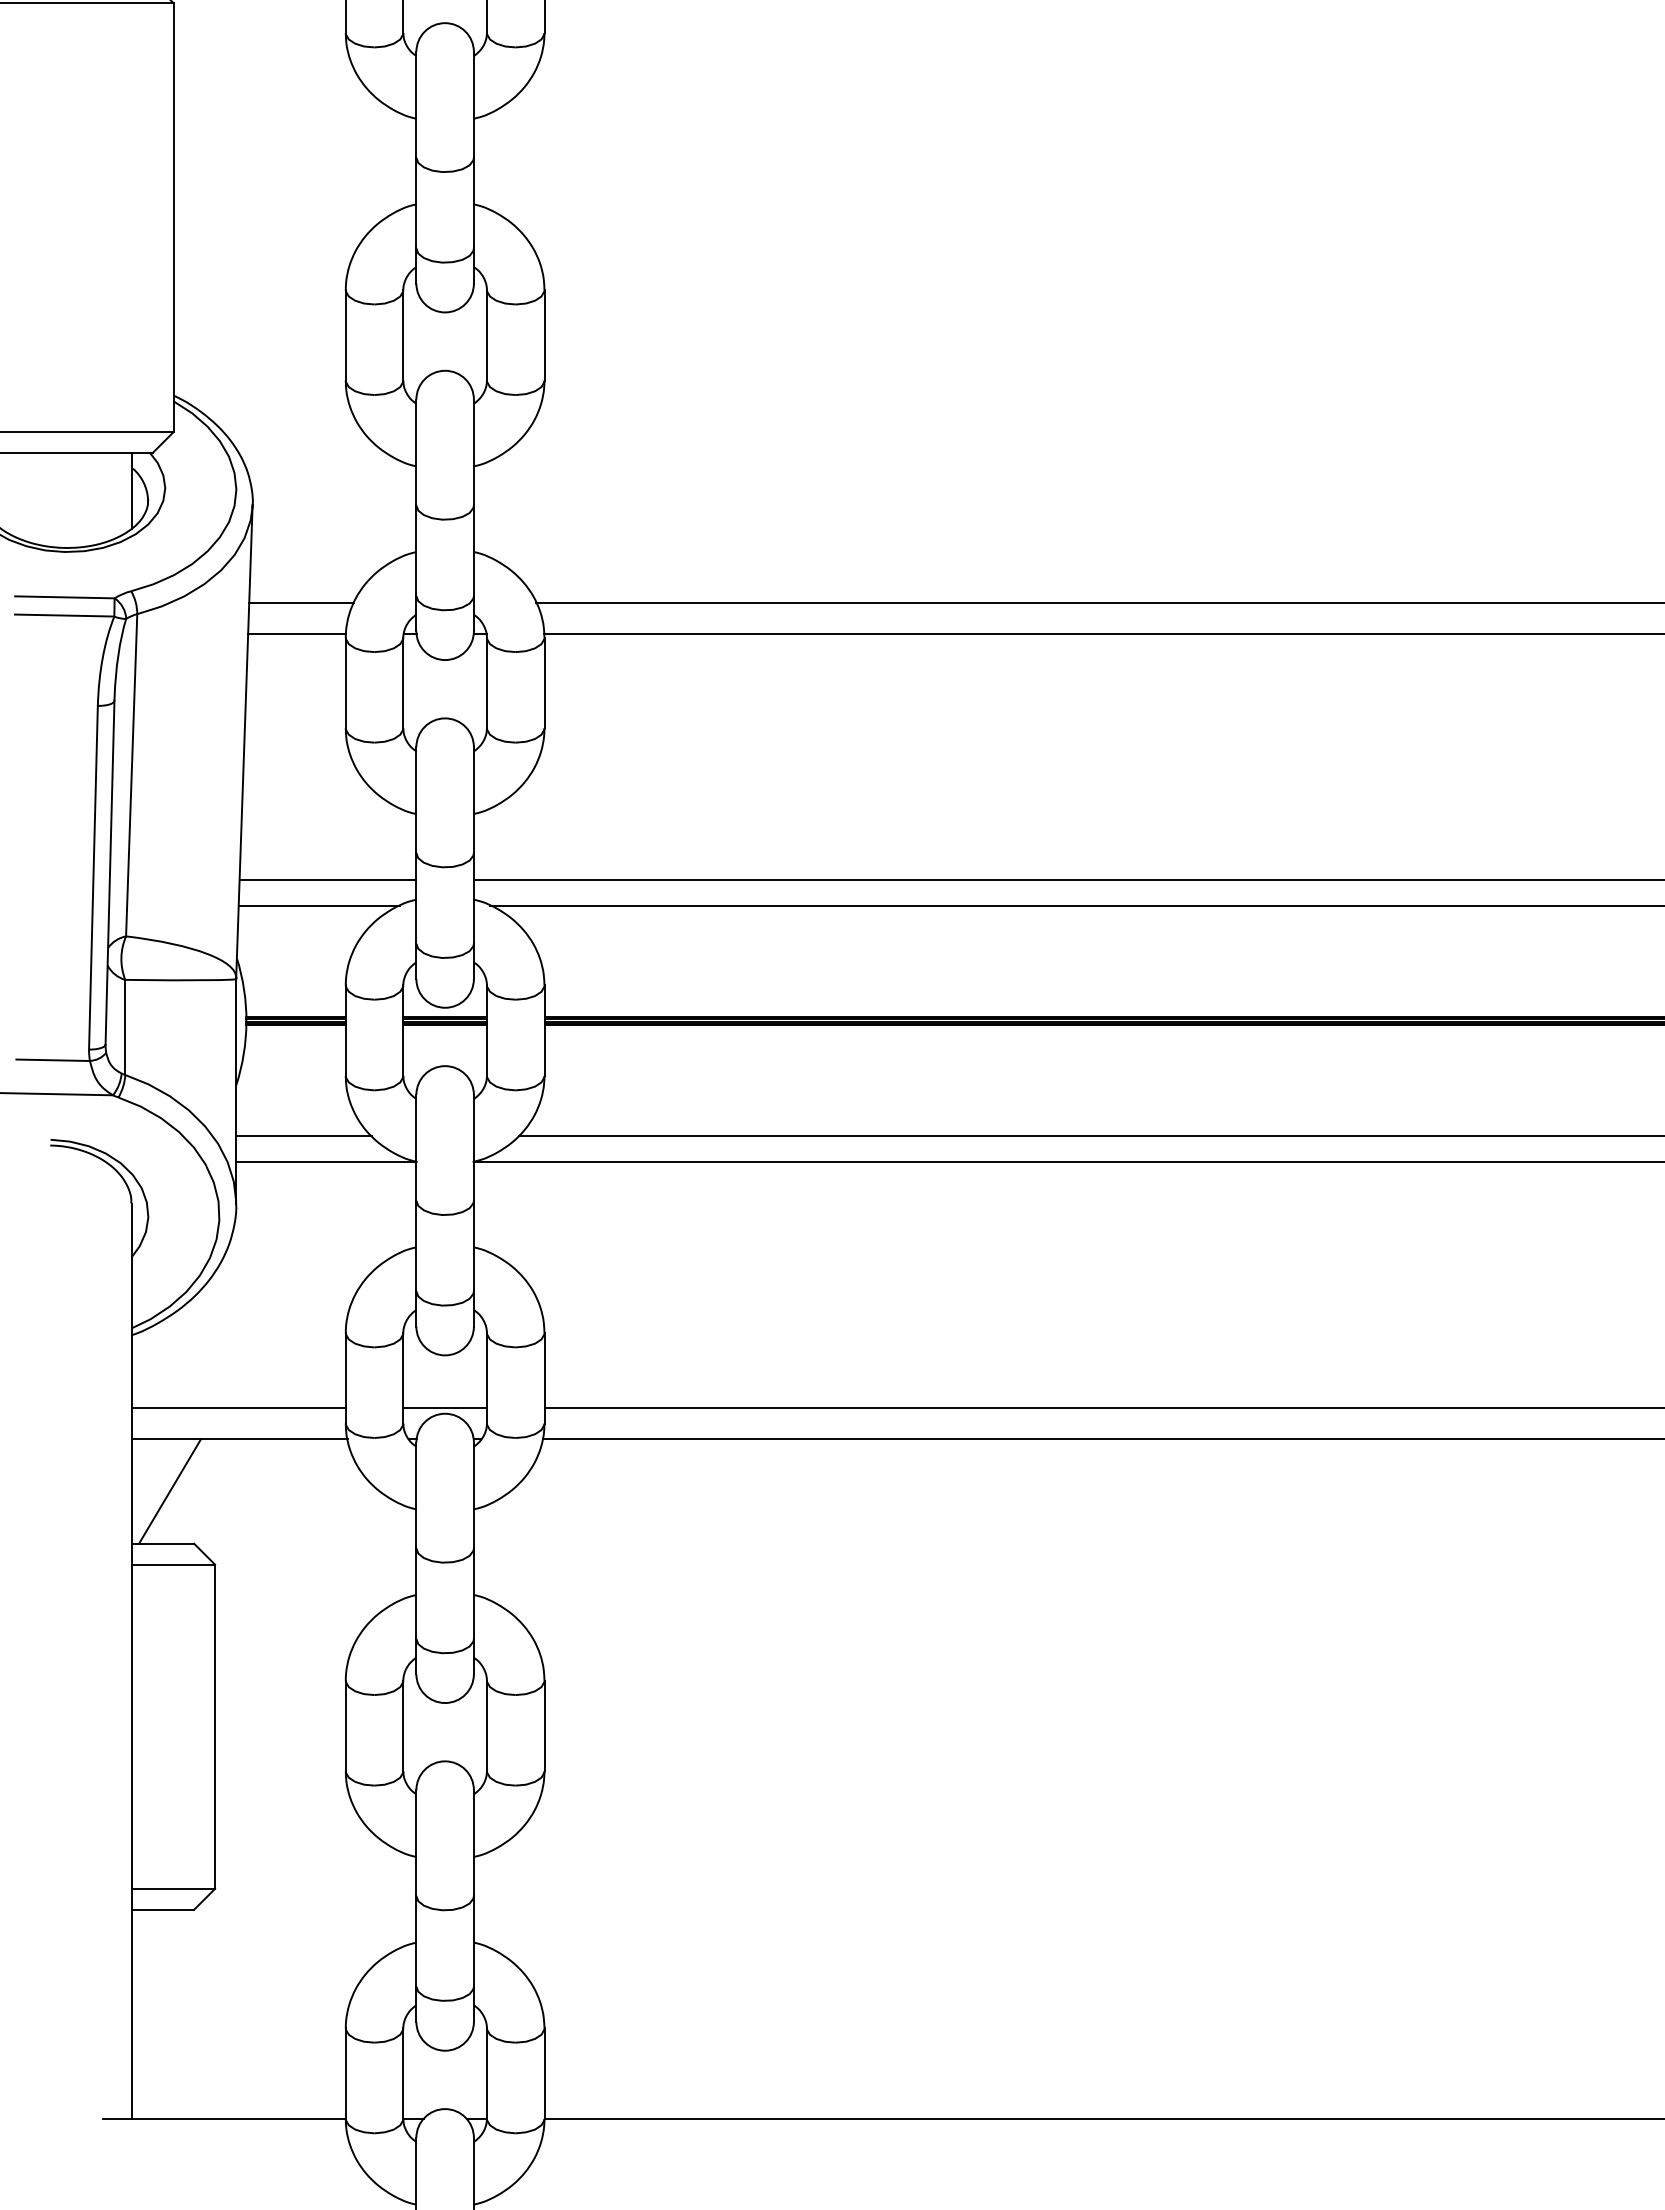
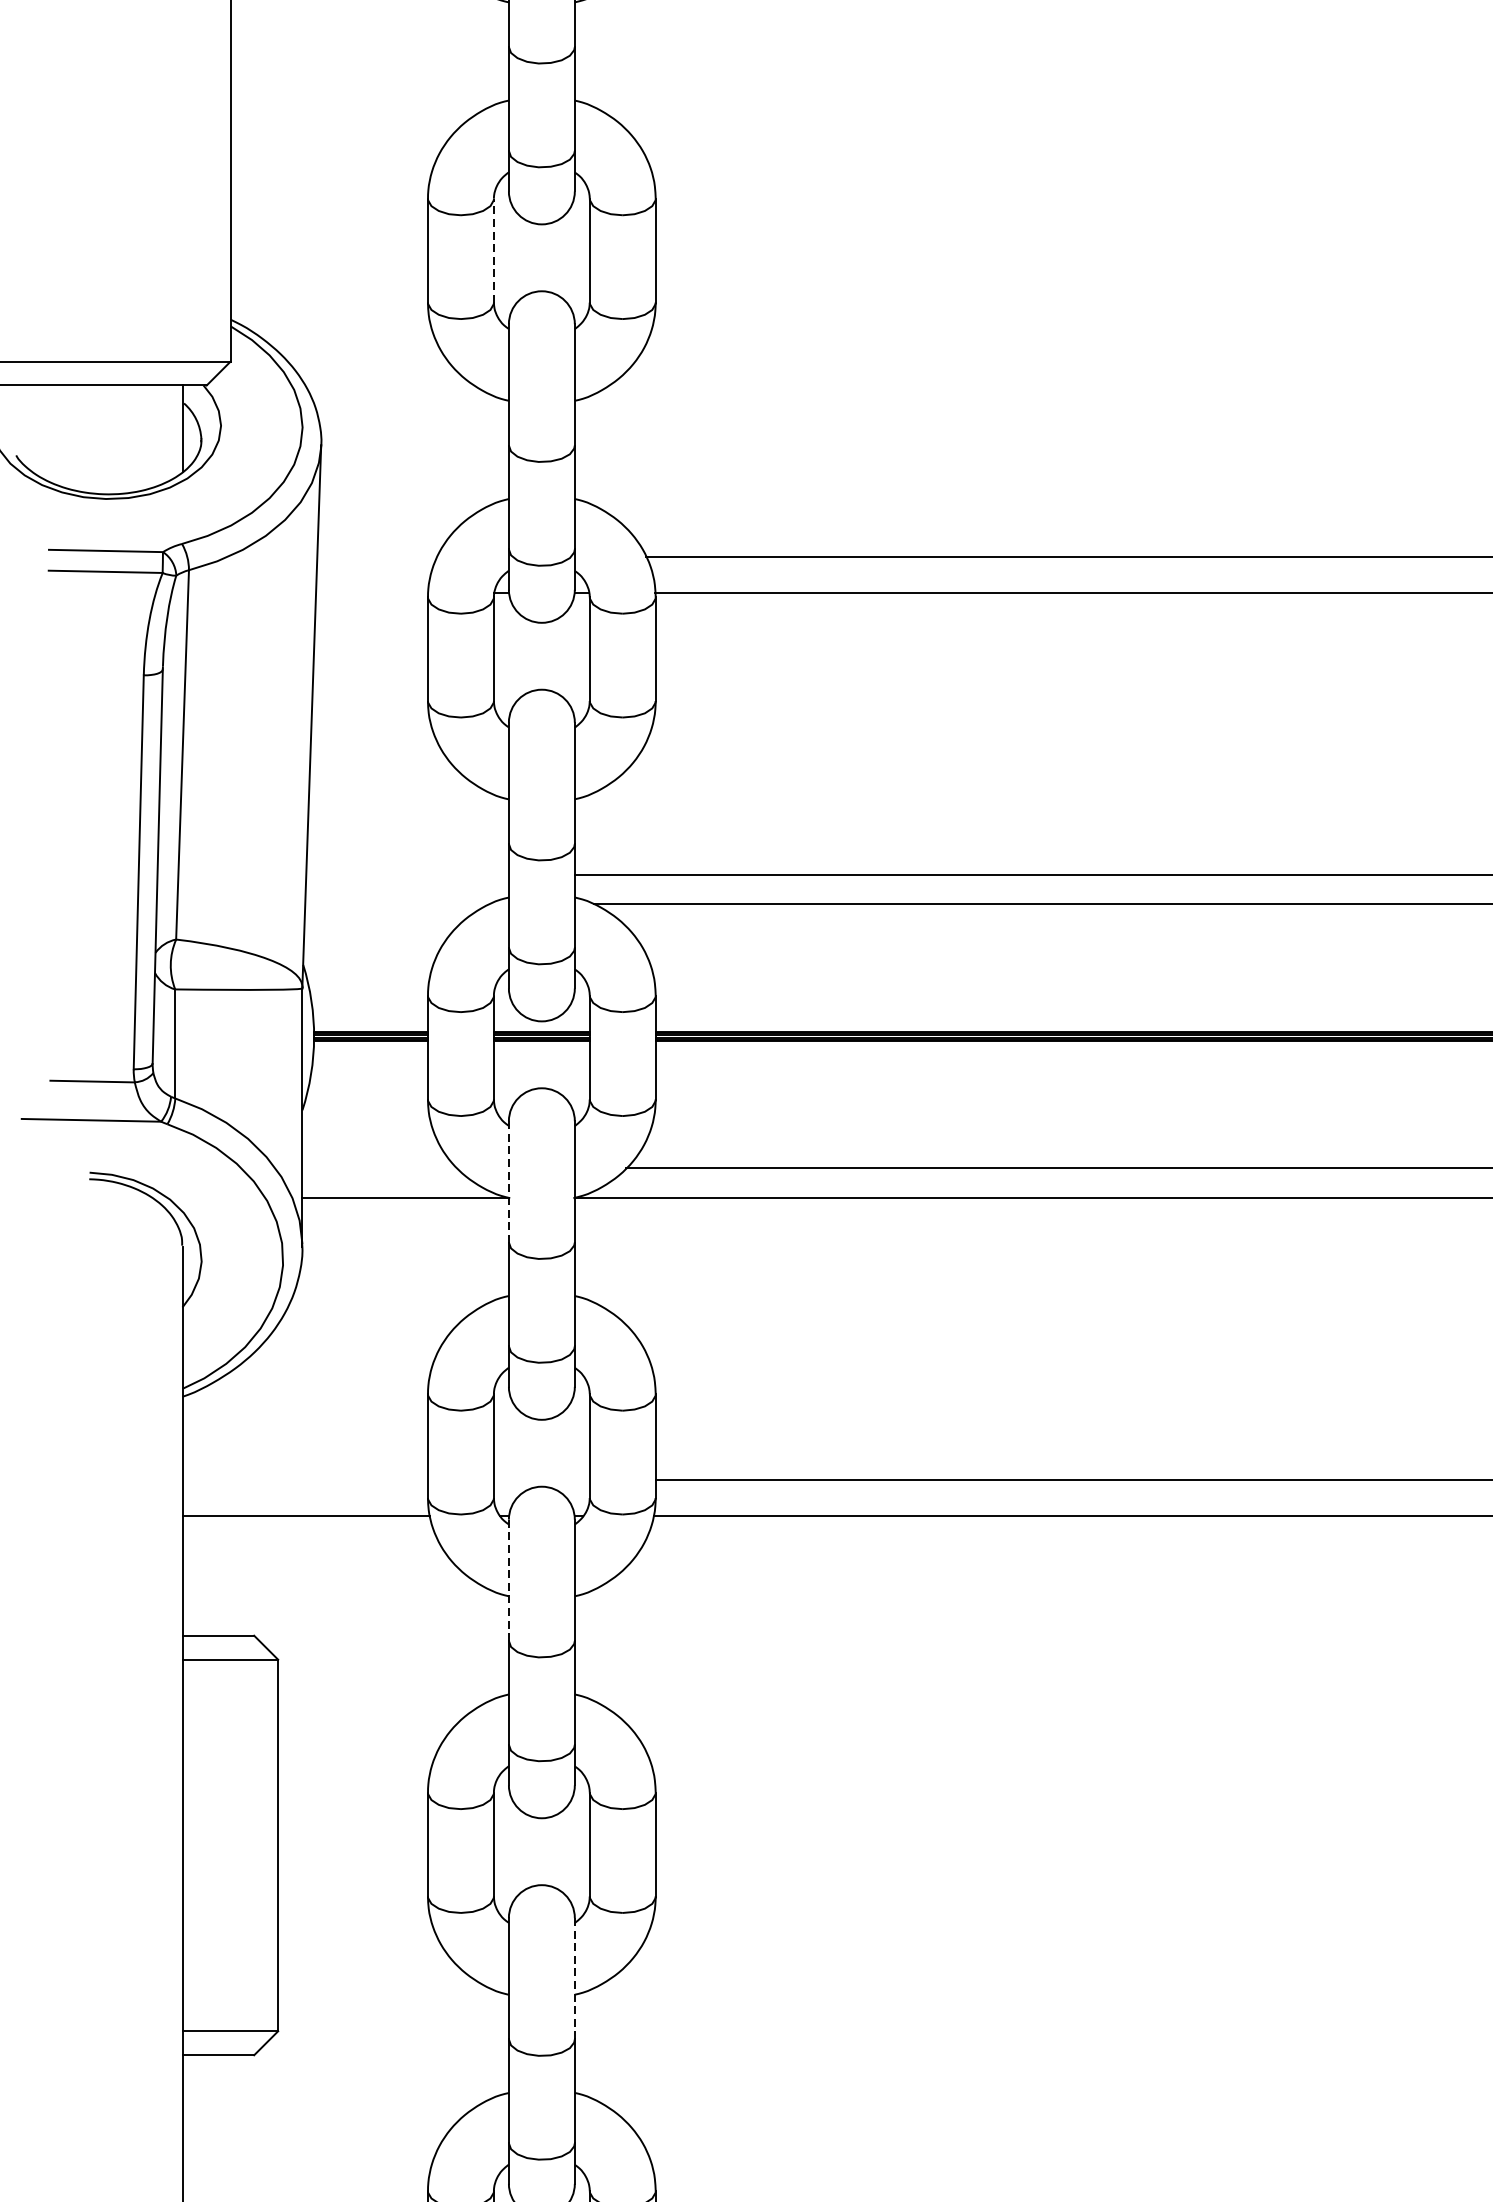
line: (403, 334) -> (494, 249), solid -> dashed
line: (301, 602) -> (377, 556), removed
line: (296, 633) -> (371, 592), removed
line: (327, 879) -> (407, 874), removed
line: (318, 905) -> (396, 904), removed
line: (303, 1135) -> (379, 1167), removed
line: (416, 1147) -> (509, 1181), solid -> dashed
line: (238, 1407) -> (305, 1479), removed
line: (444, 1407) -> (541, 1479), removed
line: (170, 1491) -> (227, 1575), removed
line: (416, 1495) -> (509, 1580), solid -> dashed
line: (473, 1843) -> (574, 1979), solid -> dashed

